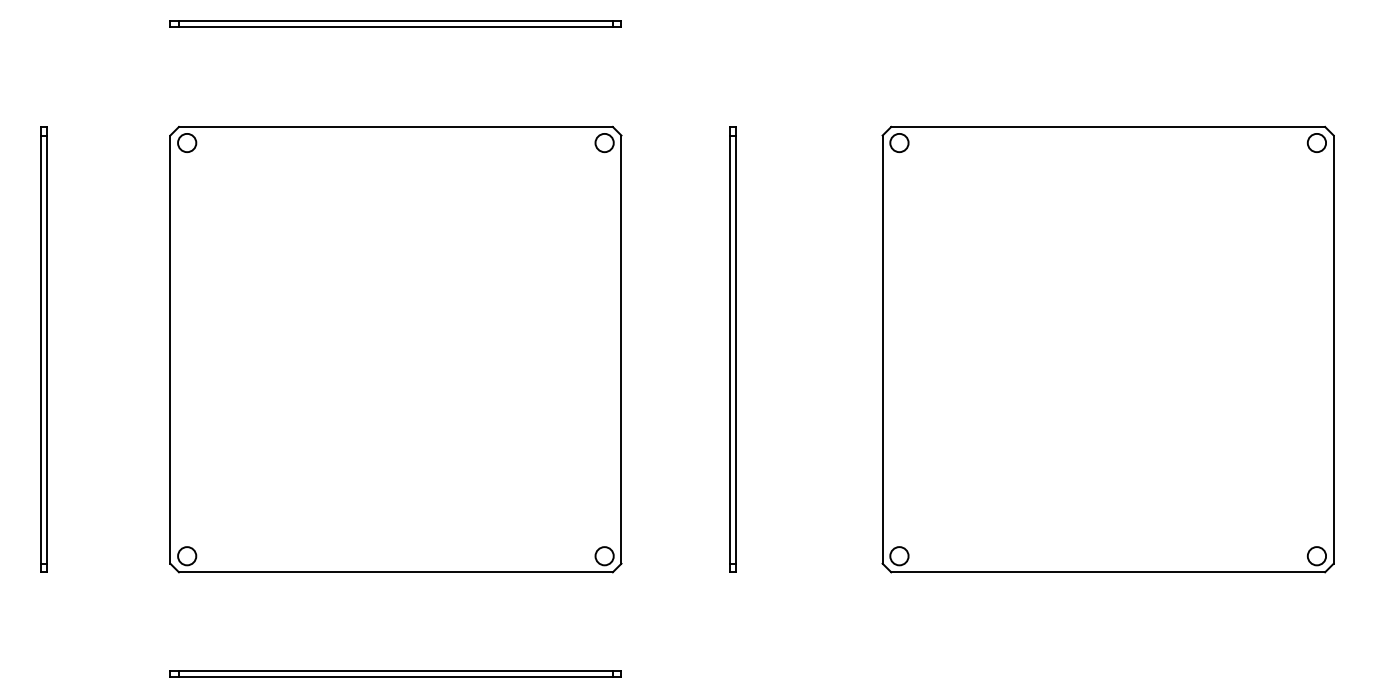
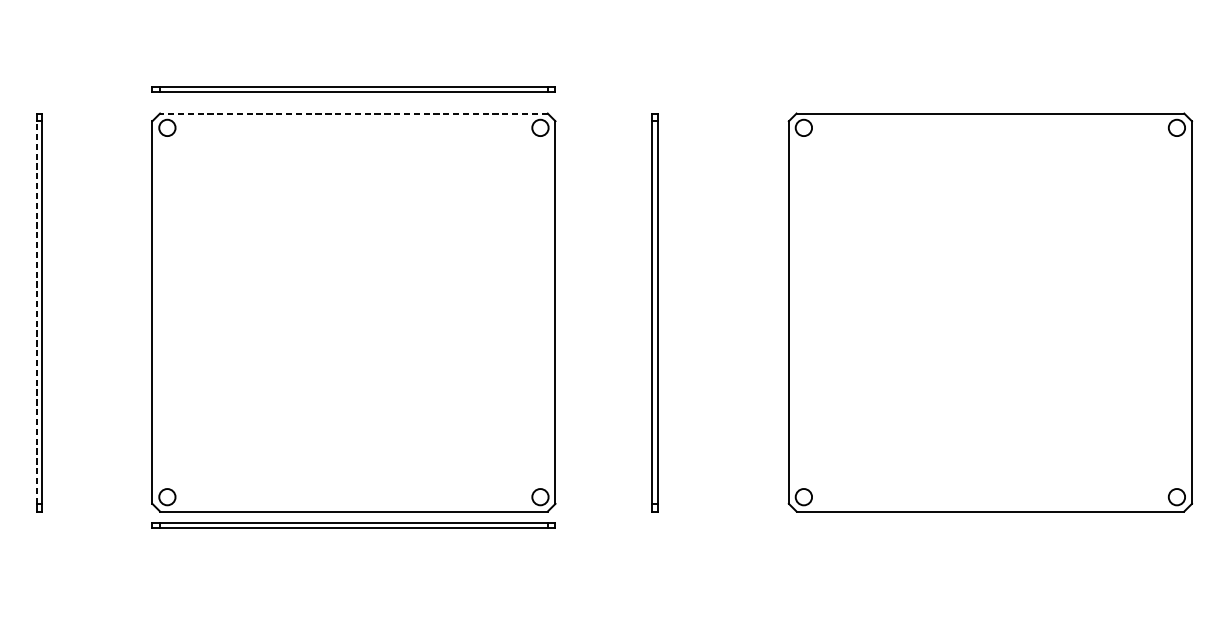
part: (395, 23) -> (353, 89), moved
line: (395, 126) -> (353, 113), solid -> dashed
line: (41, 349) -> (37, 312), solid -> dashed
part: (395, 673) -> (353, 525), moved

